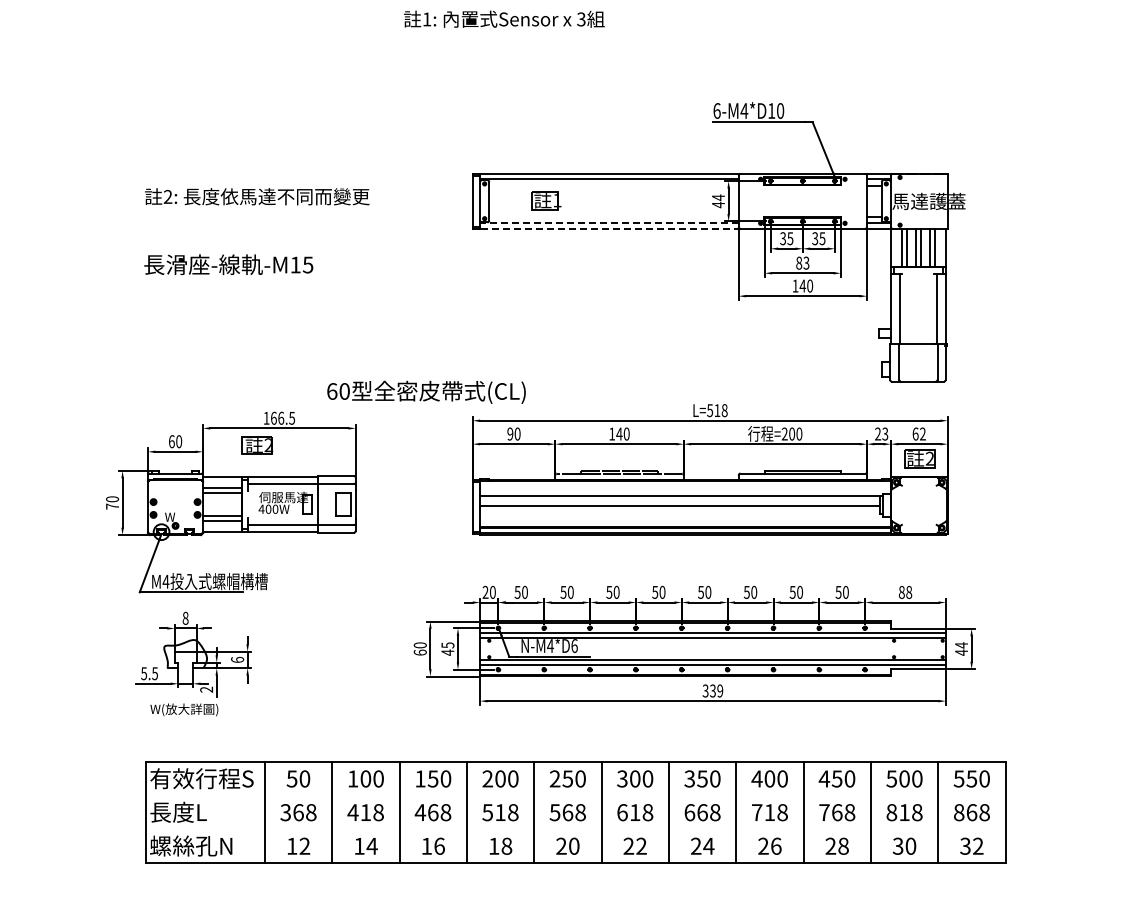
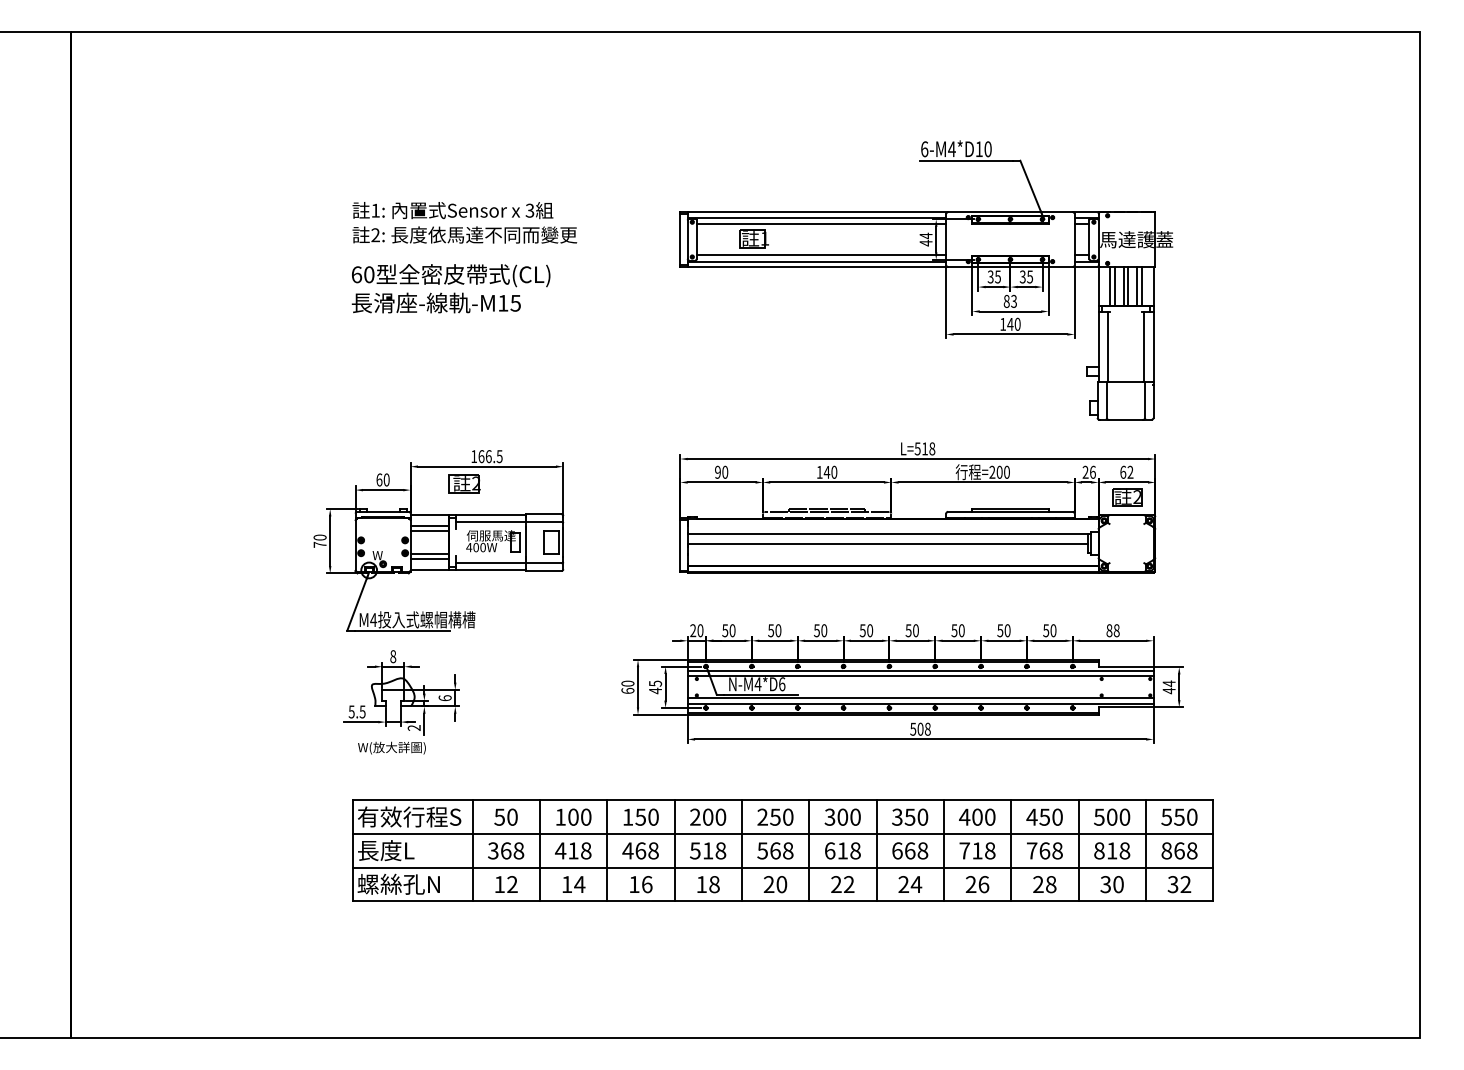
text: (503, 19) -> (452, 210), moved
line: (613, 186) -> (821, 224), added
line: (613, 217) -> (821, 255), added
line: (608, 223) -> (816, 261), dashed -> solid
line: (609, 229) -> (817, 267), dashed -> solid
text: (426, 392) -> (451, 275), moved
text: (884, 433) -> (1092, 471), 23 -> 26
text: (712, 690) -> (920, 728), 339 -> 508
line: (575, 796) -> (783, 834), added
line: (575, 829) -> (783, 867), added

